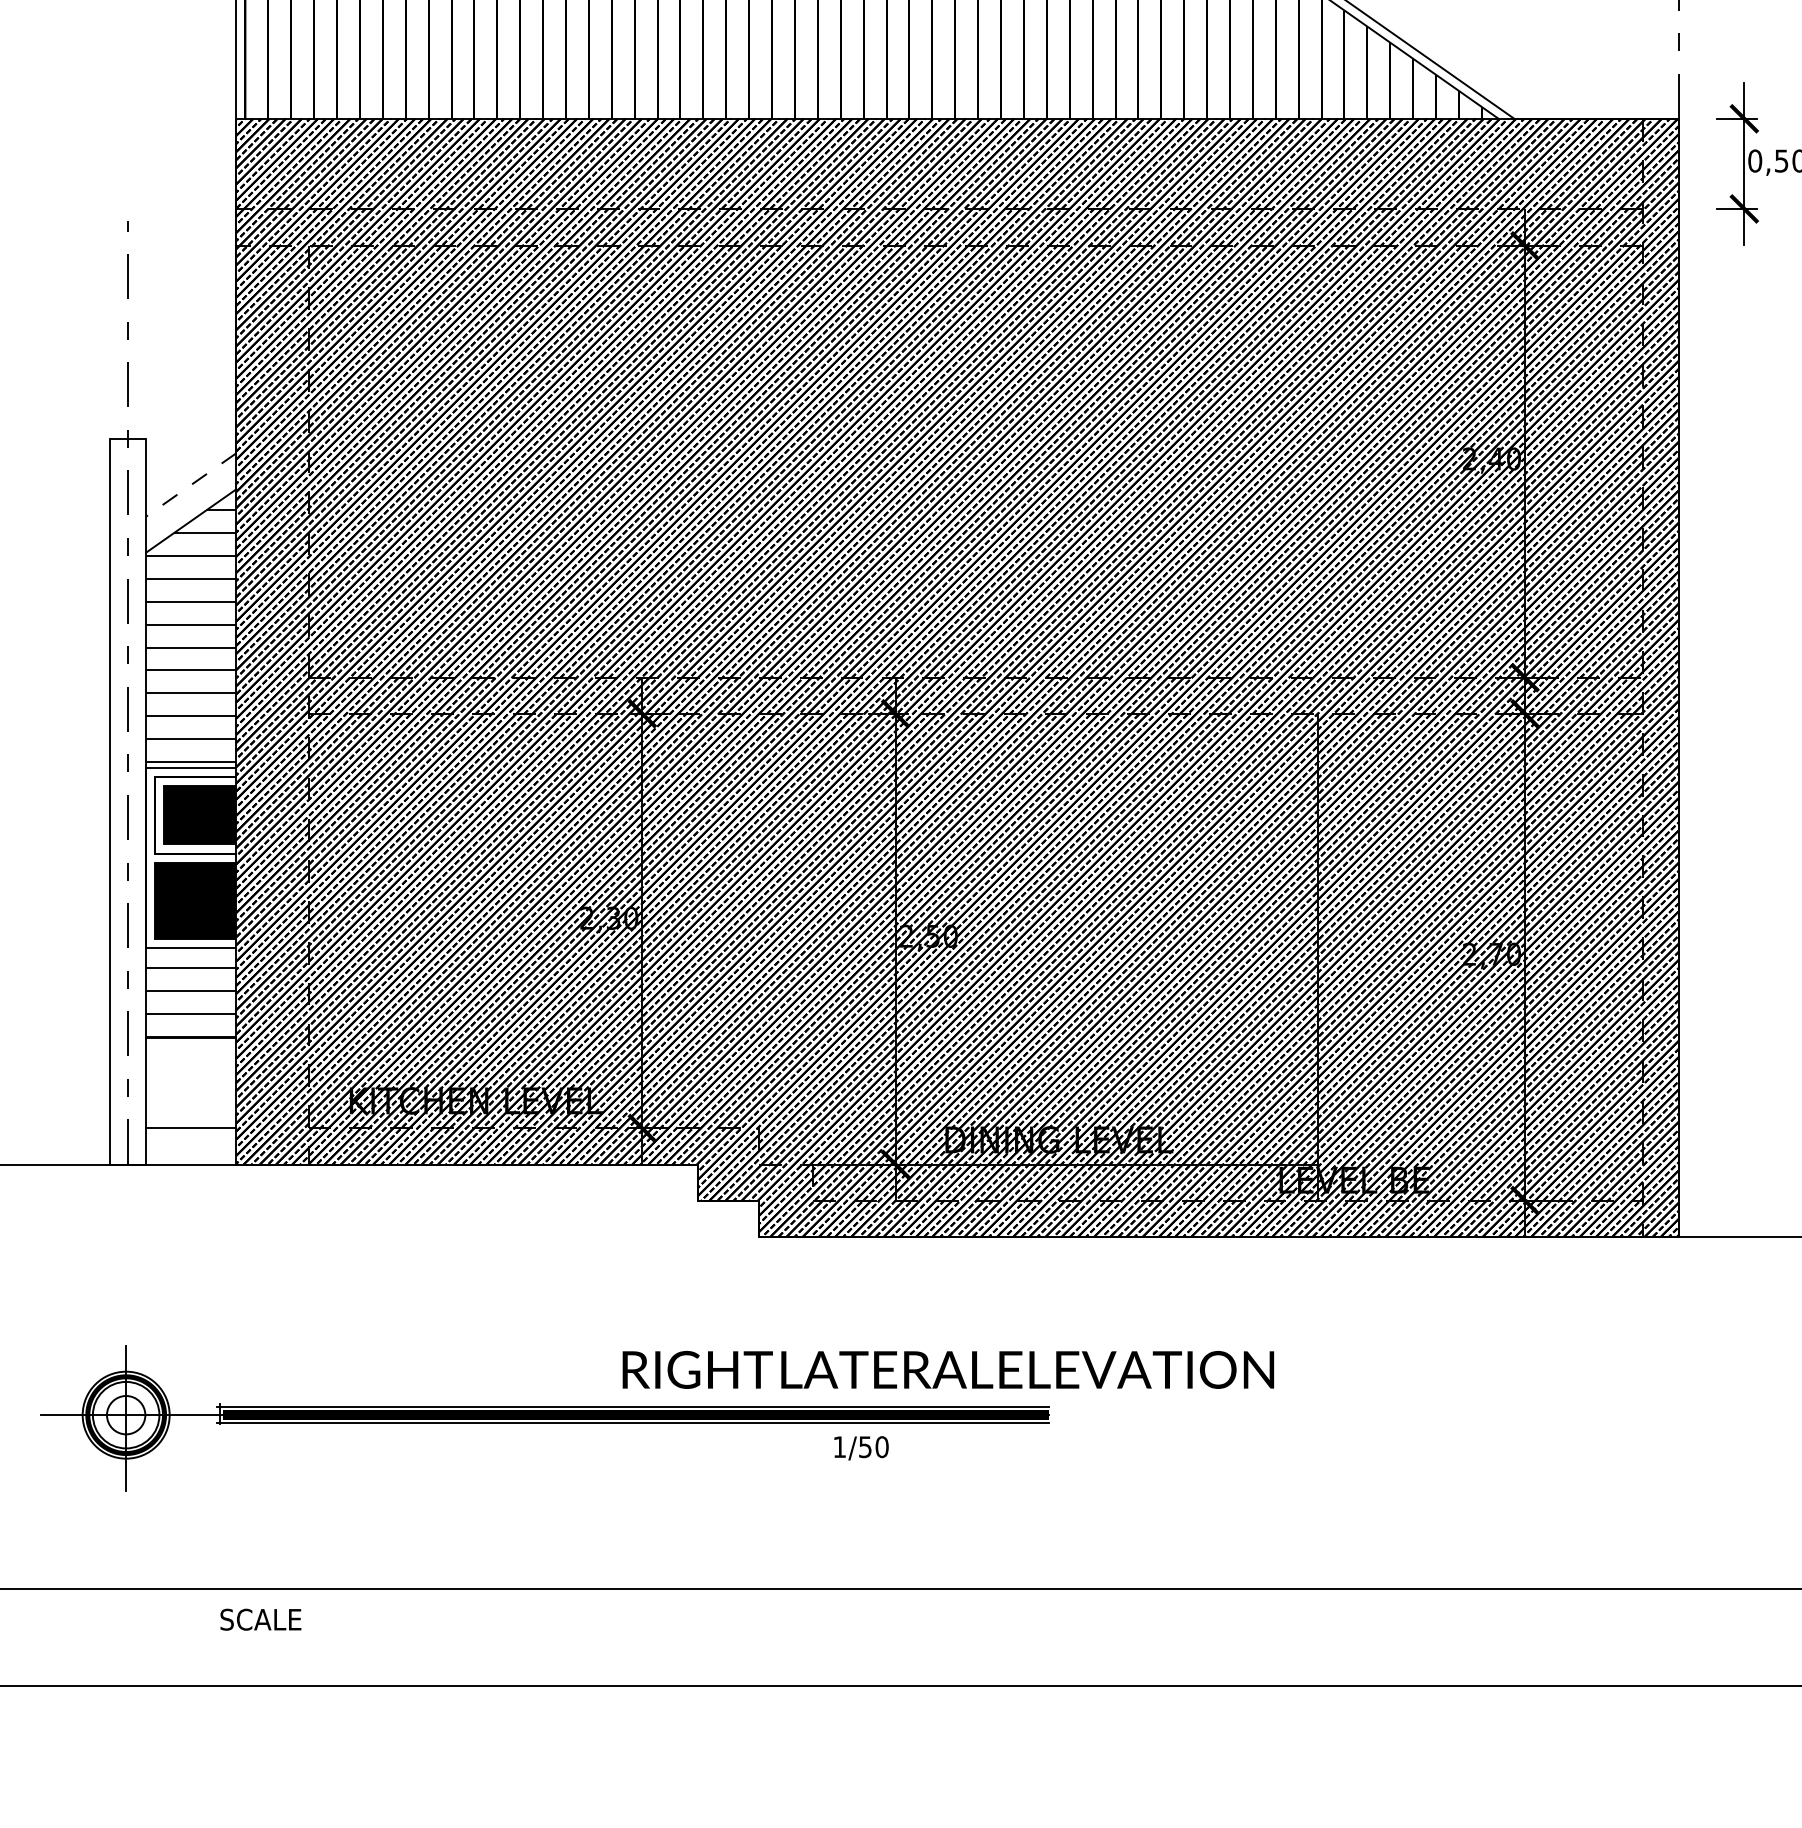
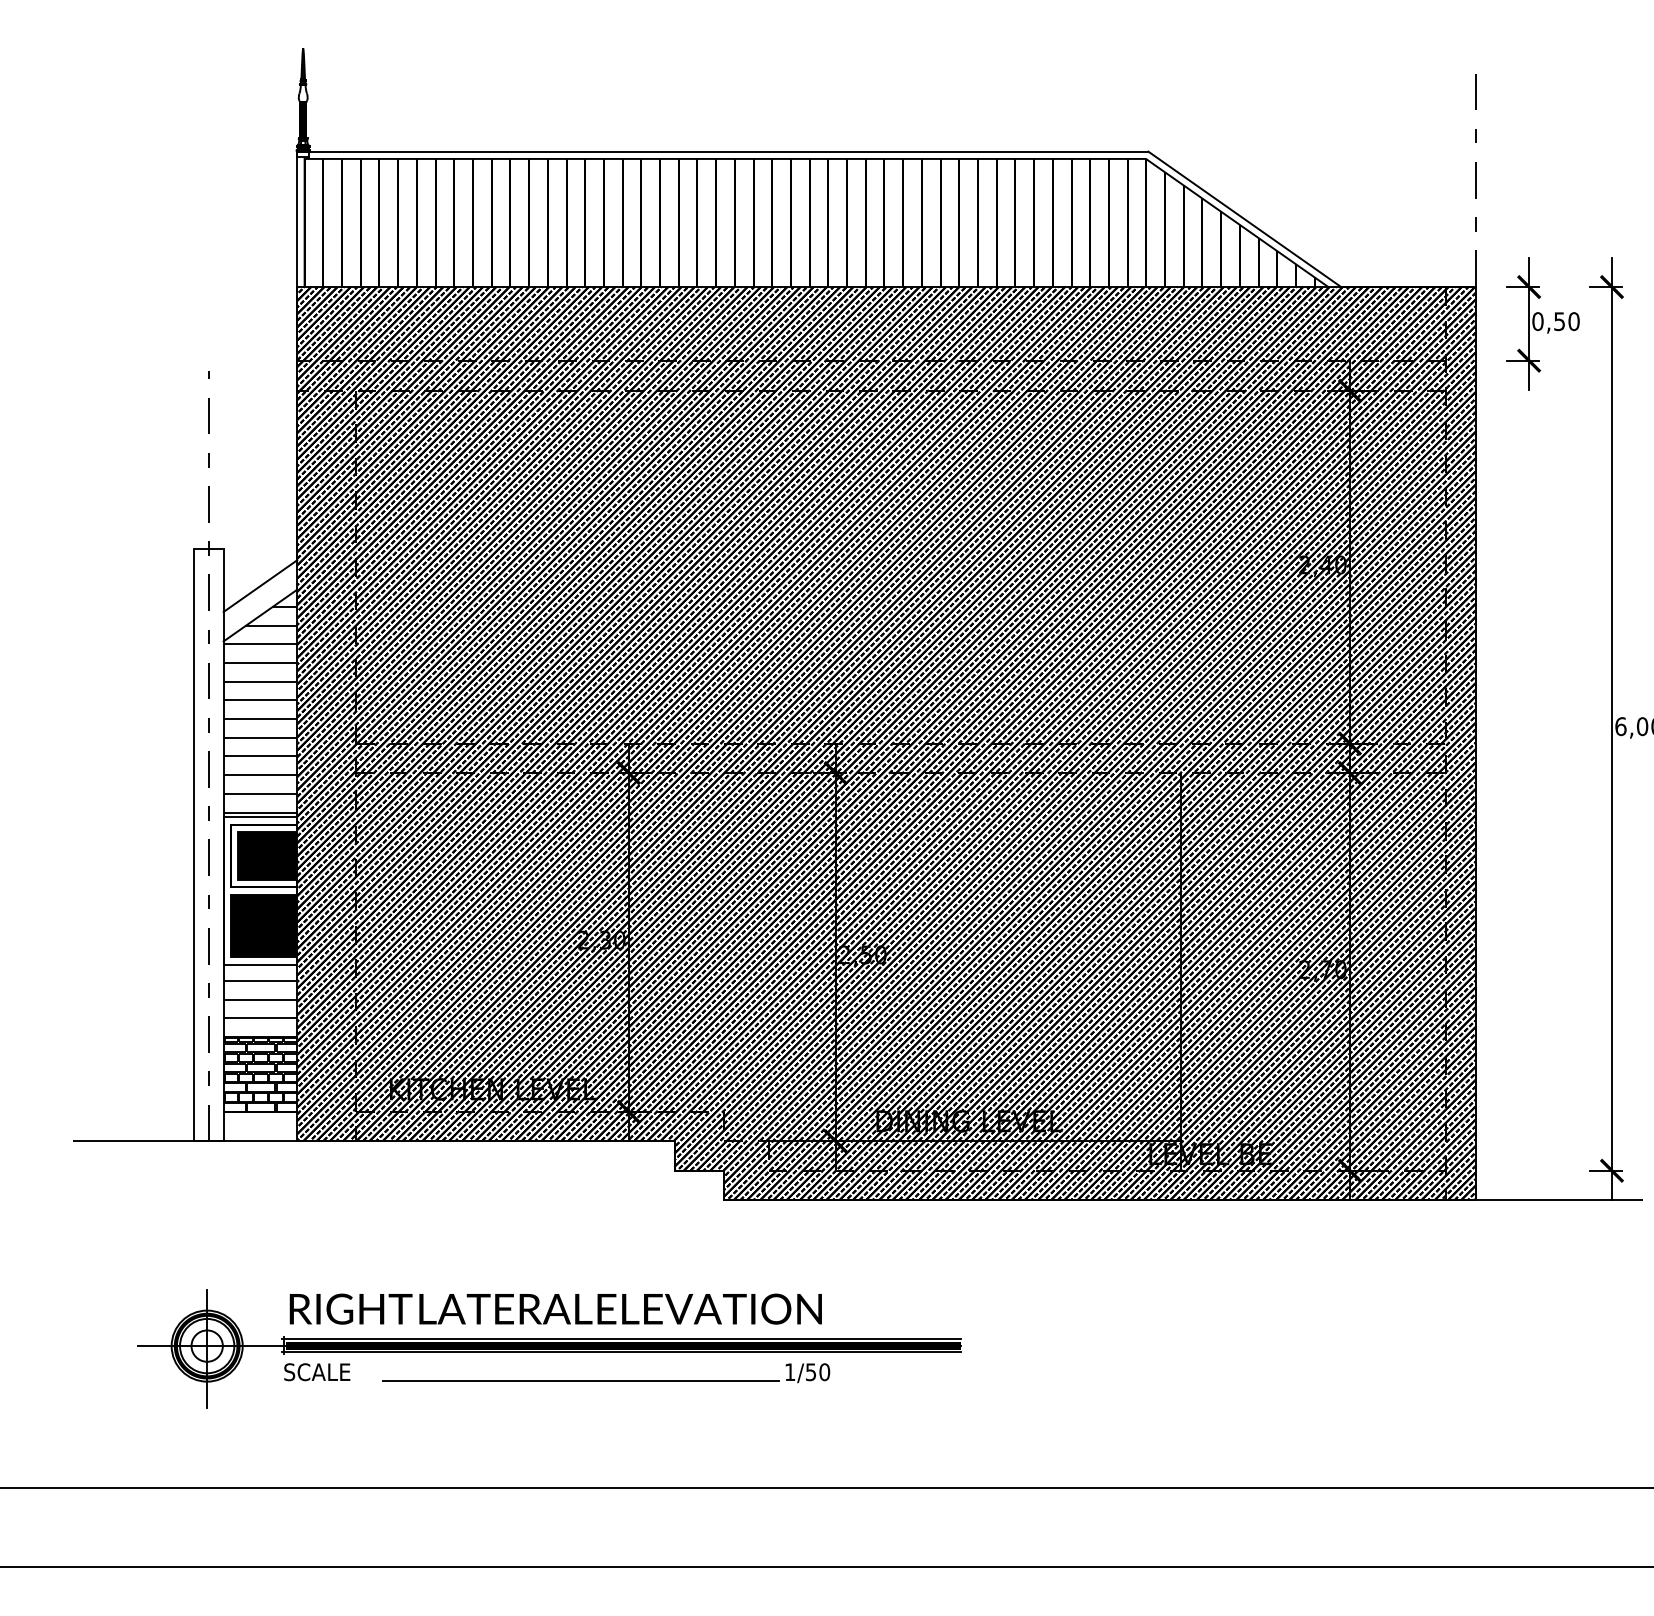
line: (191, 485) -> (260, 586), dashed -> solid
hatch: (191, 1082) -> (260, 1074), added
text: (947, 1369) -> (555, 1308), moved
line: (583, 1457) -> (580, 1380), added
text: (261, 1620) -> (317, 1372), moved

